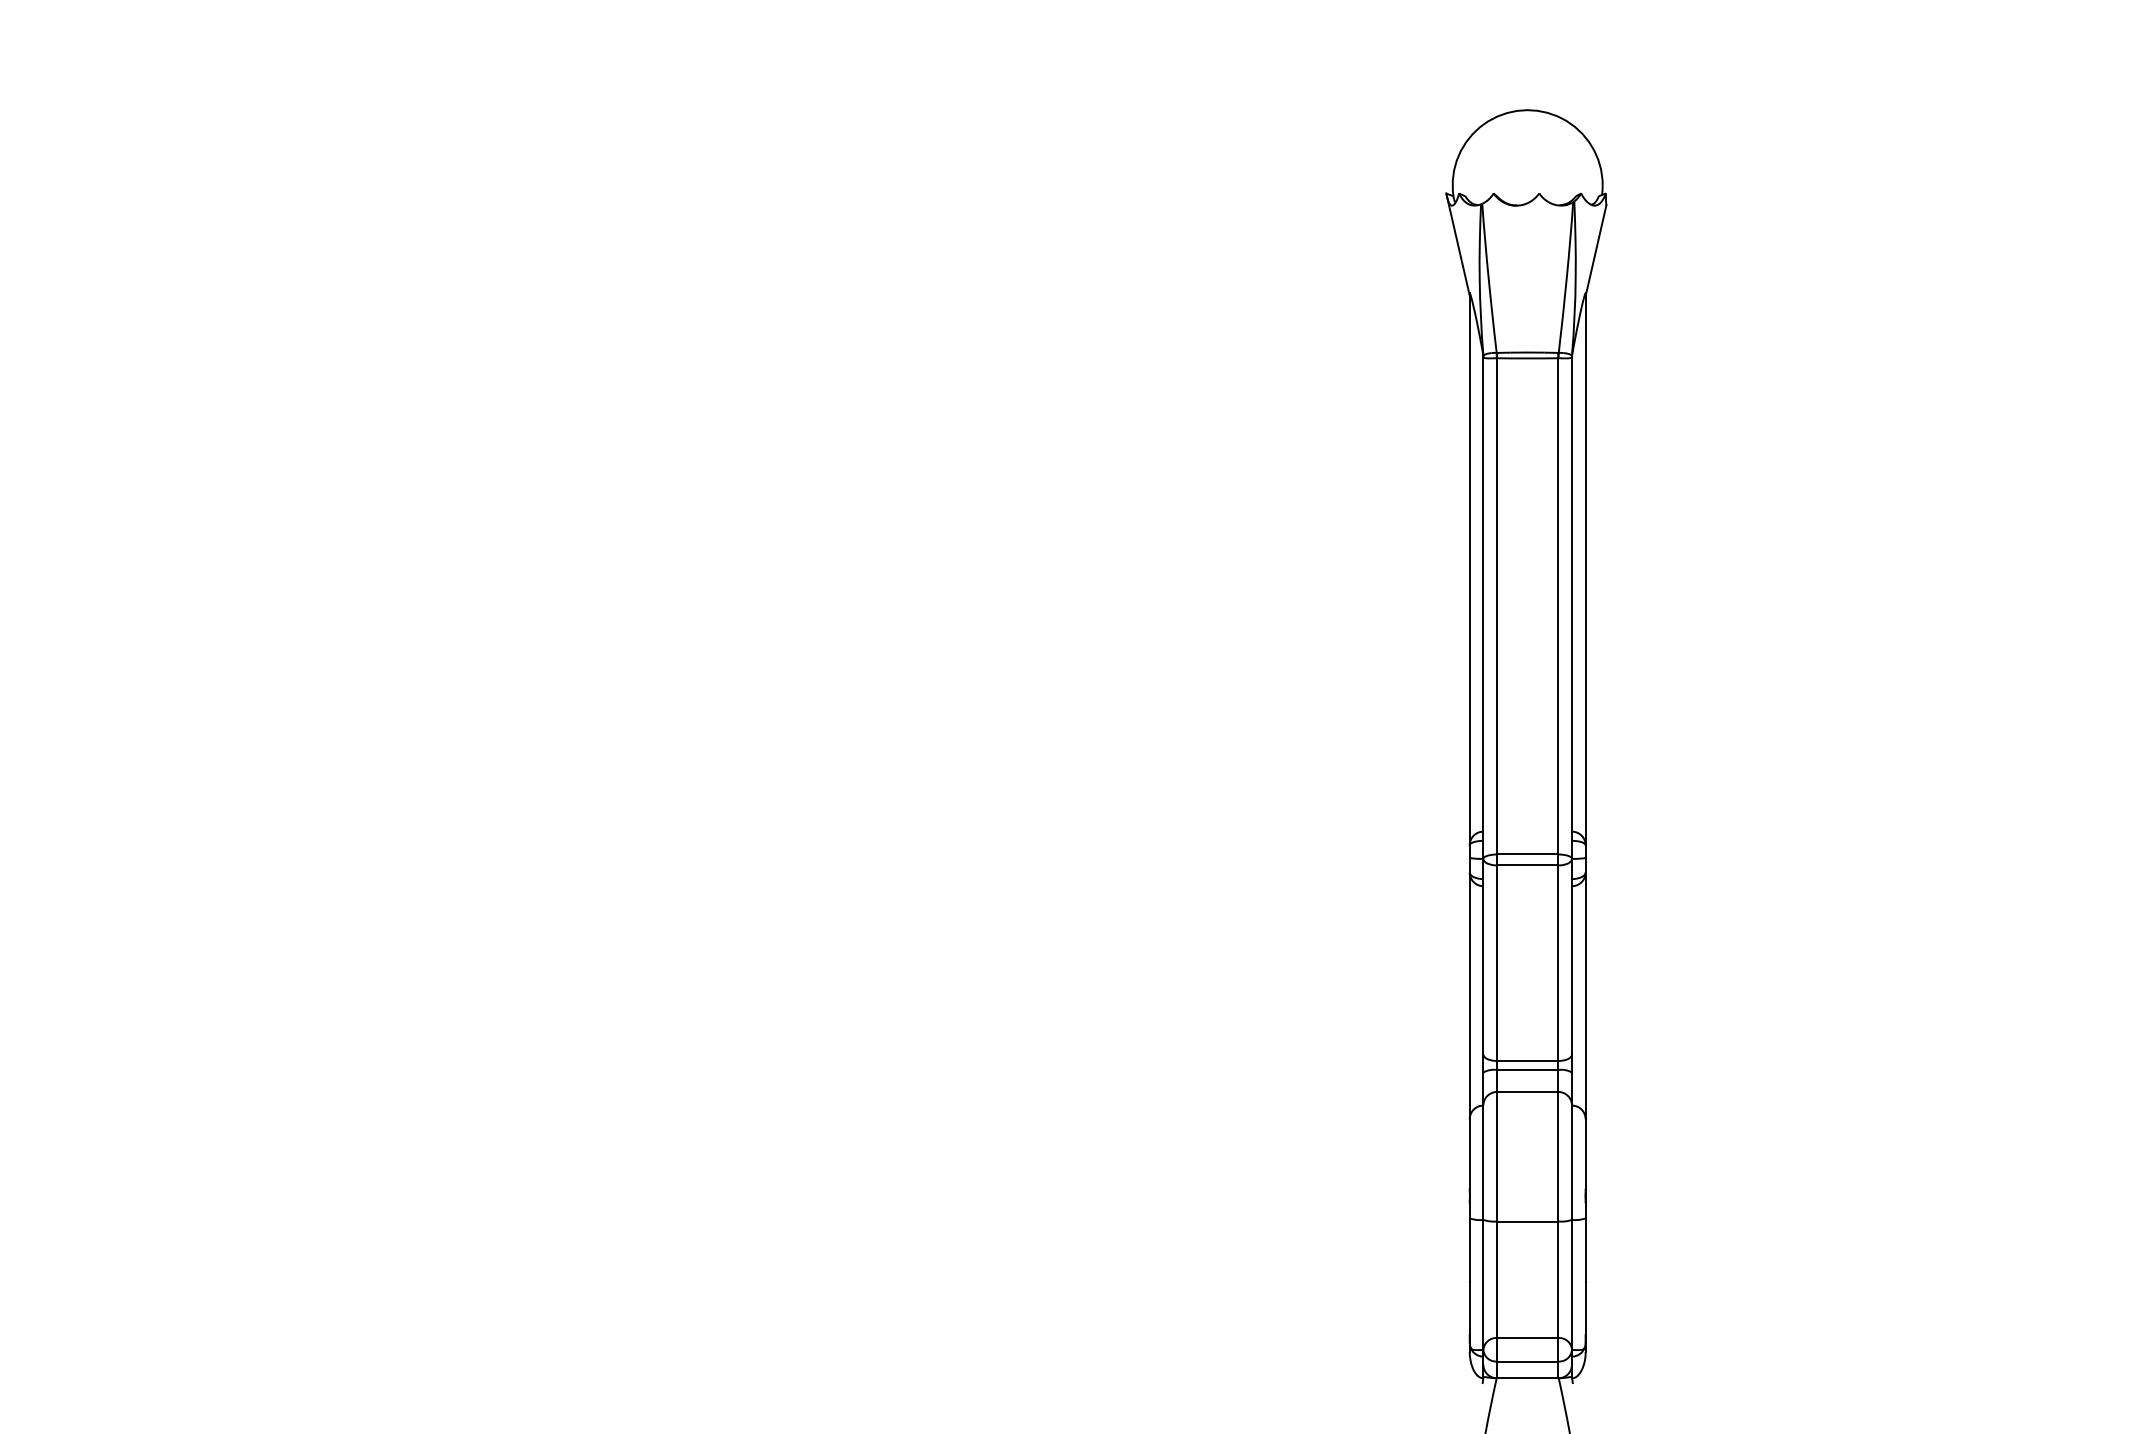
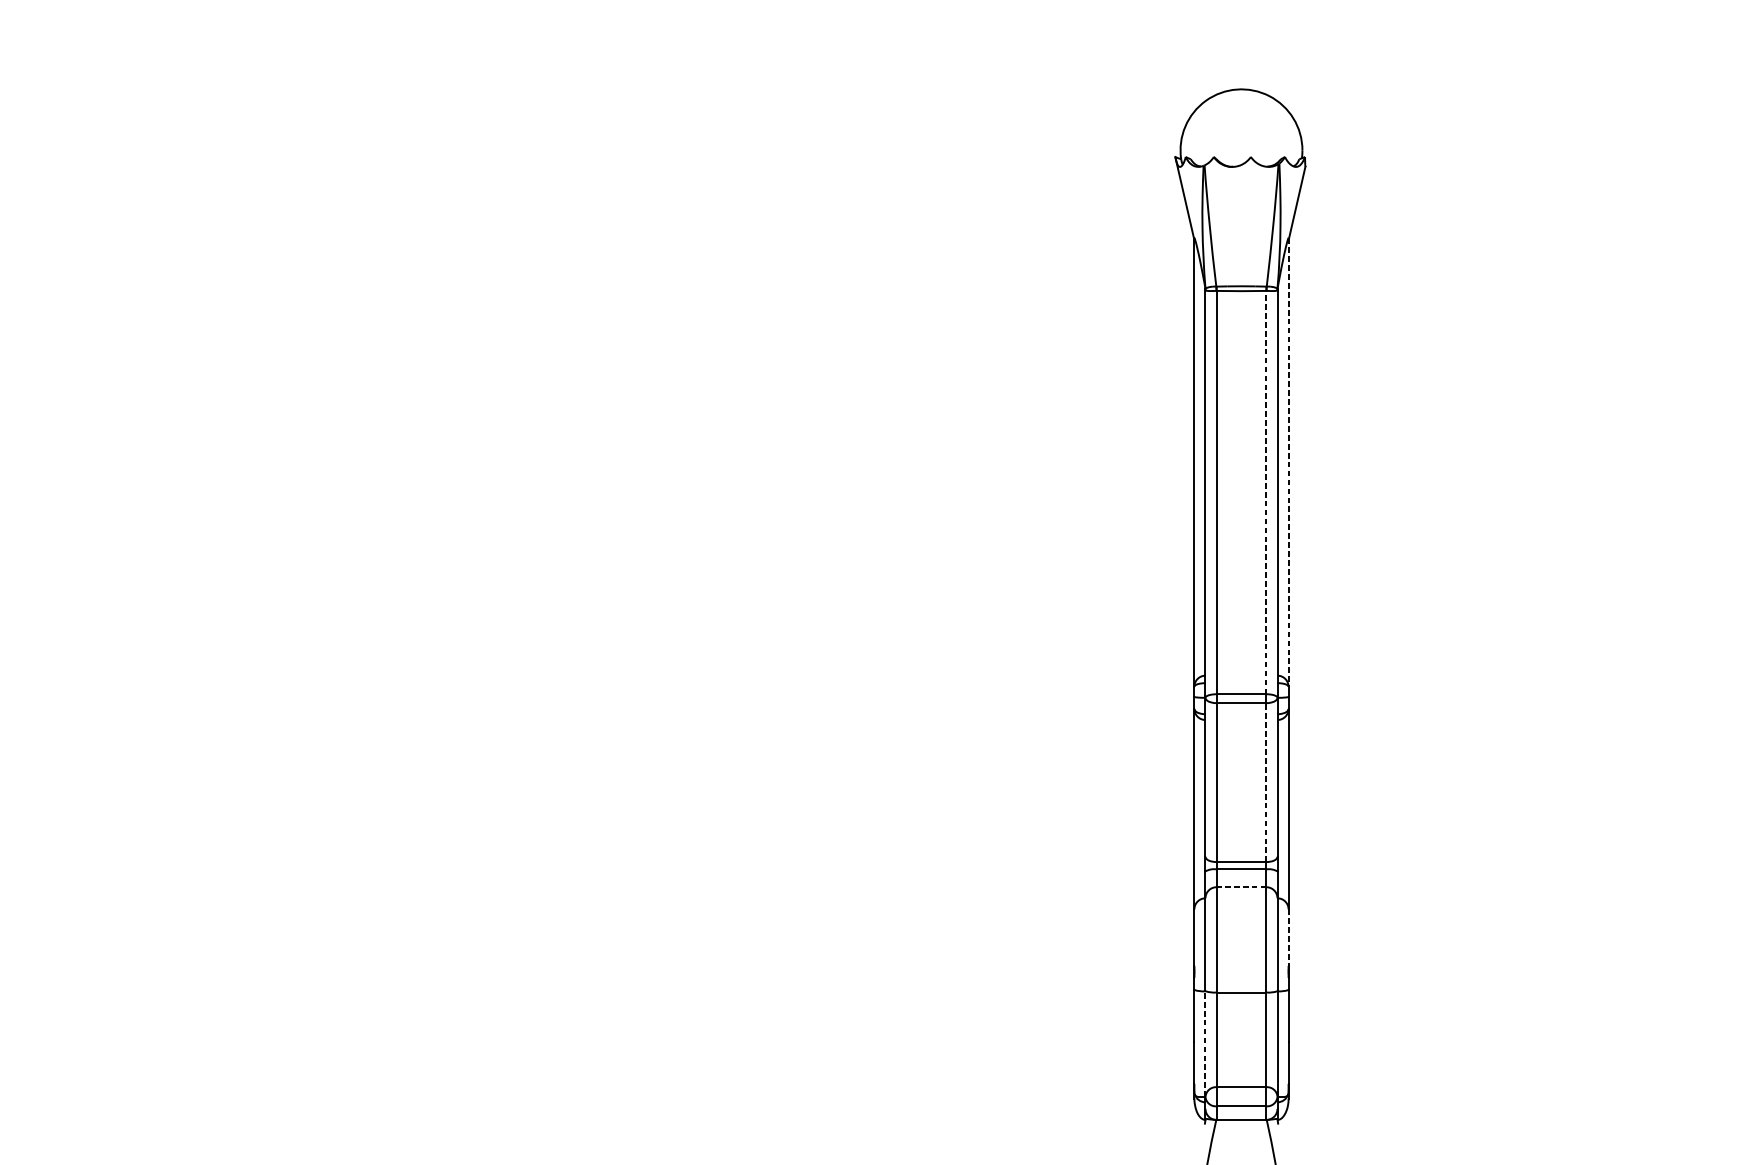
line: (1585, 569) -> (1288, 462), solid -> dashed
line: (1558, 605) -> (1266, 491), solid -> dashed
line: (1558, 963) -> (1266, 782), solid -> dashed
line: (1527, 1091) -> (1241, 886), solid -> dashed
line: (1585, 1154) -> (1288, 938), solid -> dashed
line: (1483, 1284) -> (1205, 1043), solid -> dashed

